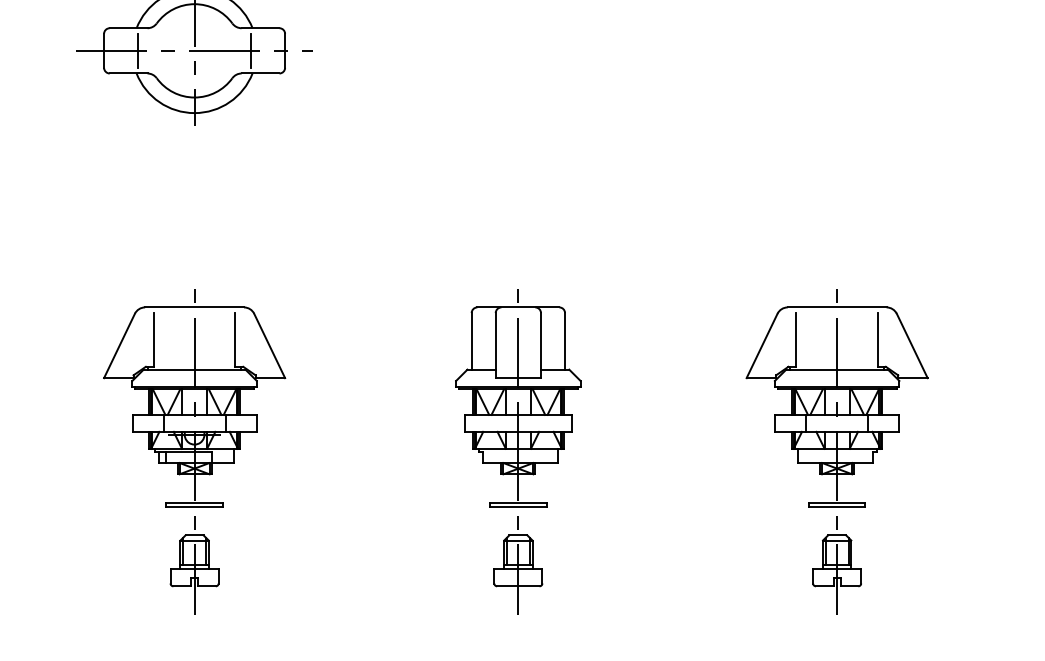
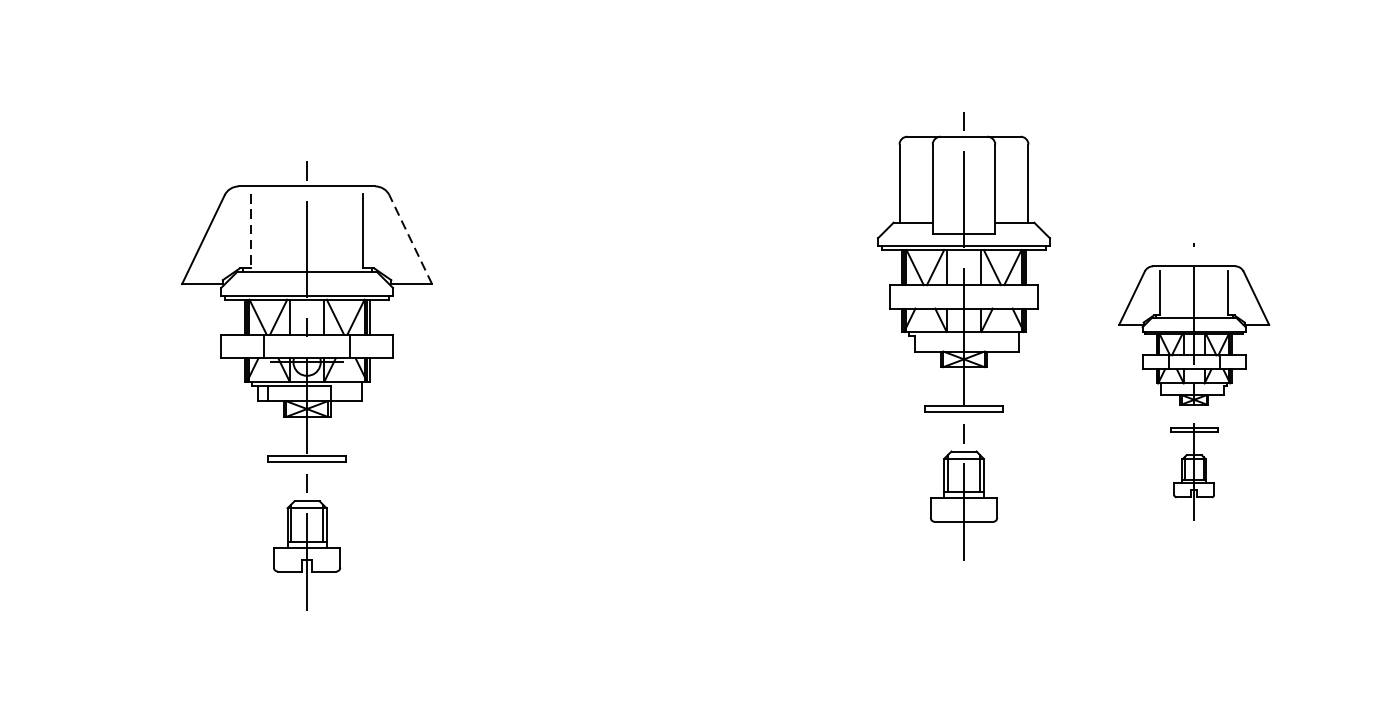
line: (153, 339) -> (250, 230), solid -> dashed
line: (269, 345) -> (410, 239), solid -> dashed
part: (518, 451) -> (964, 335), moved
part: (836, 451) -> (1193, 385), size x0.6

